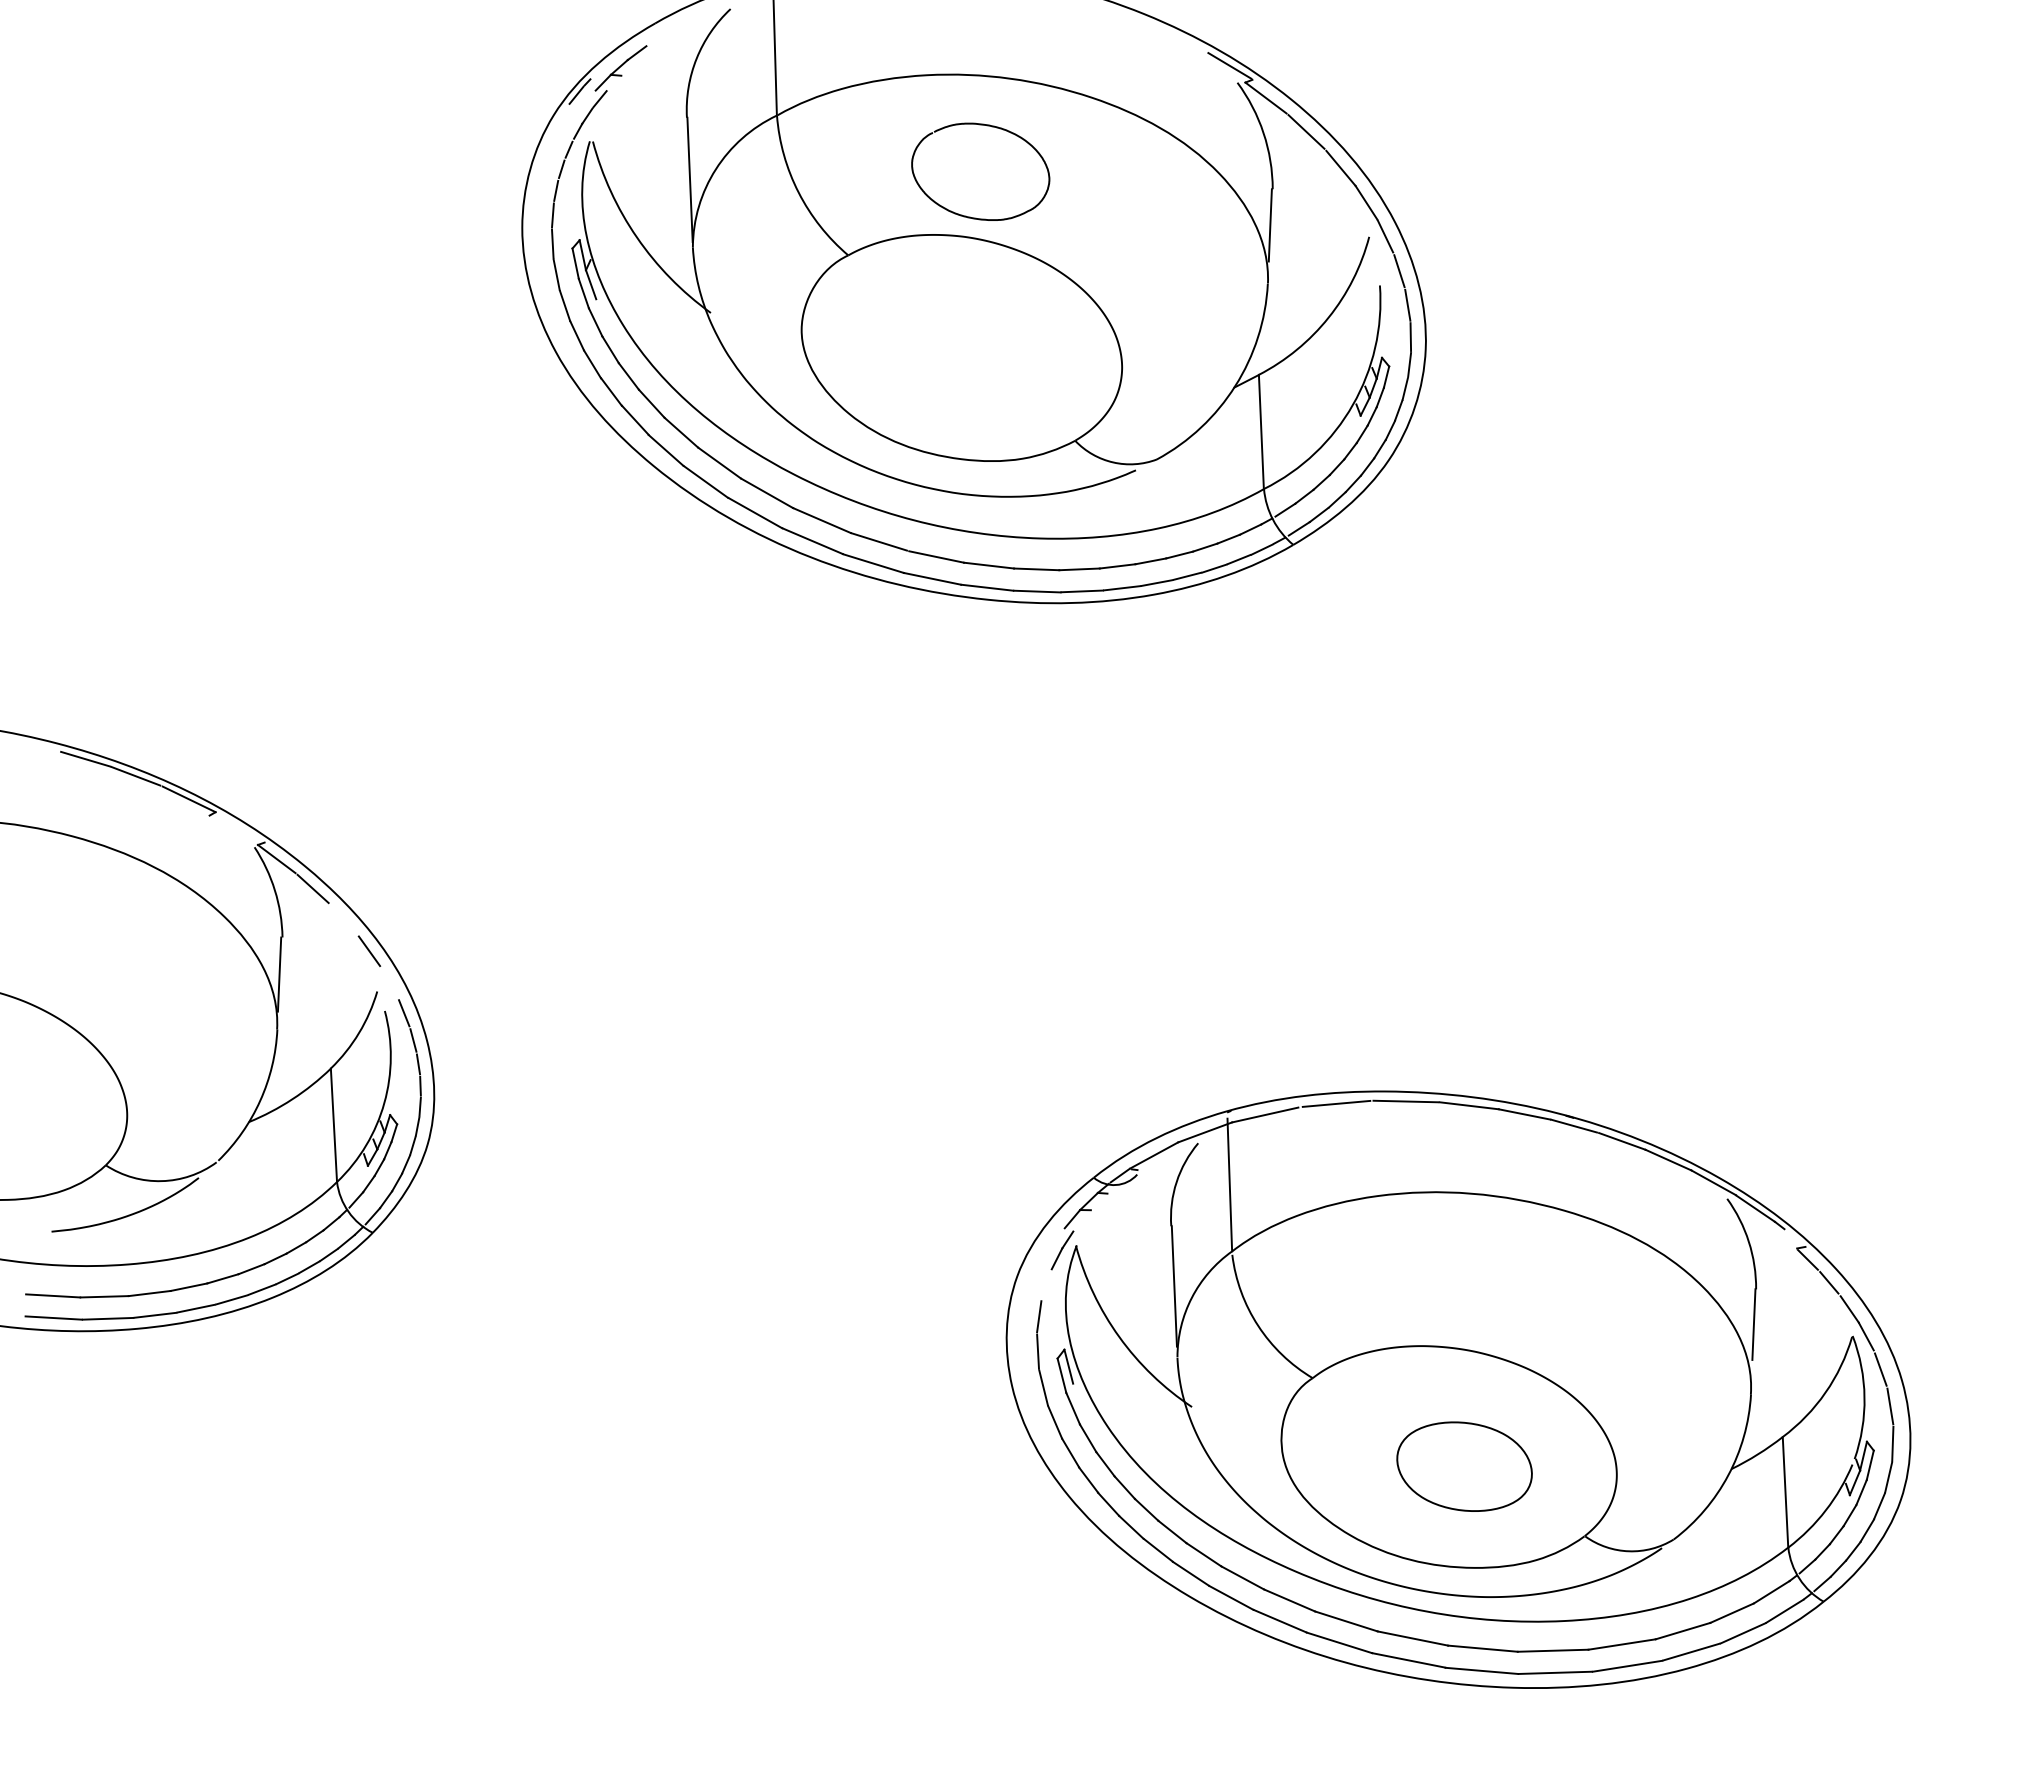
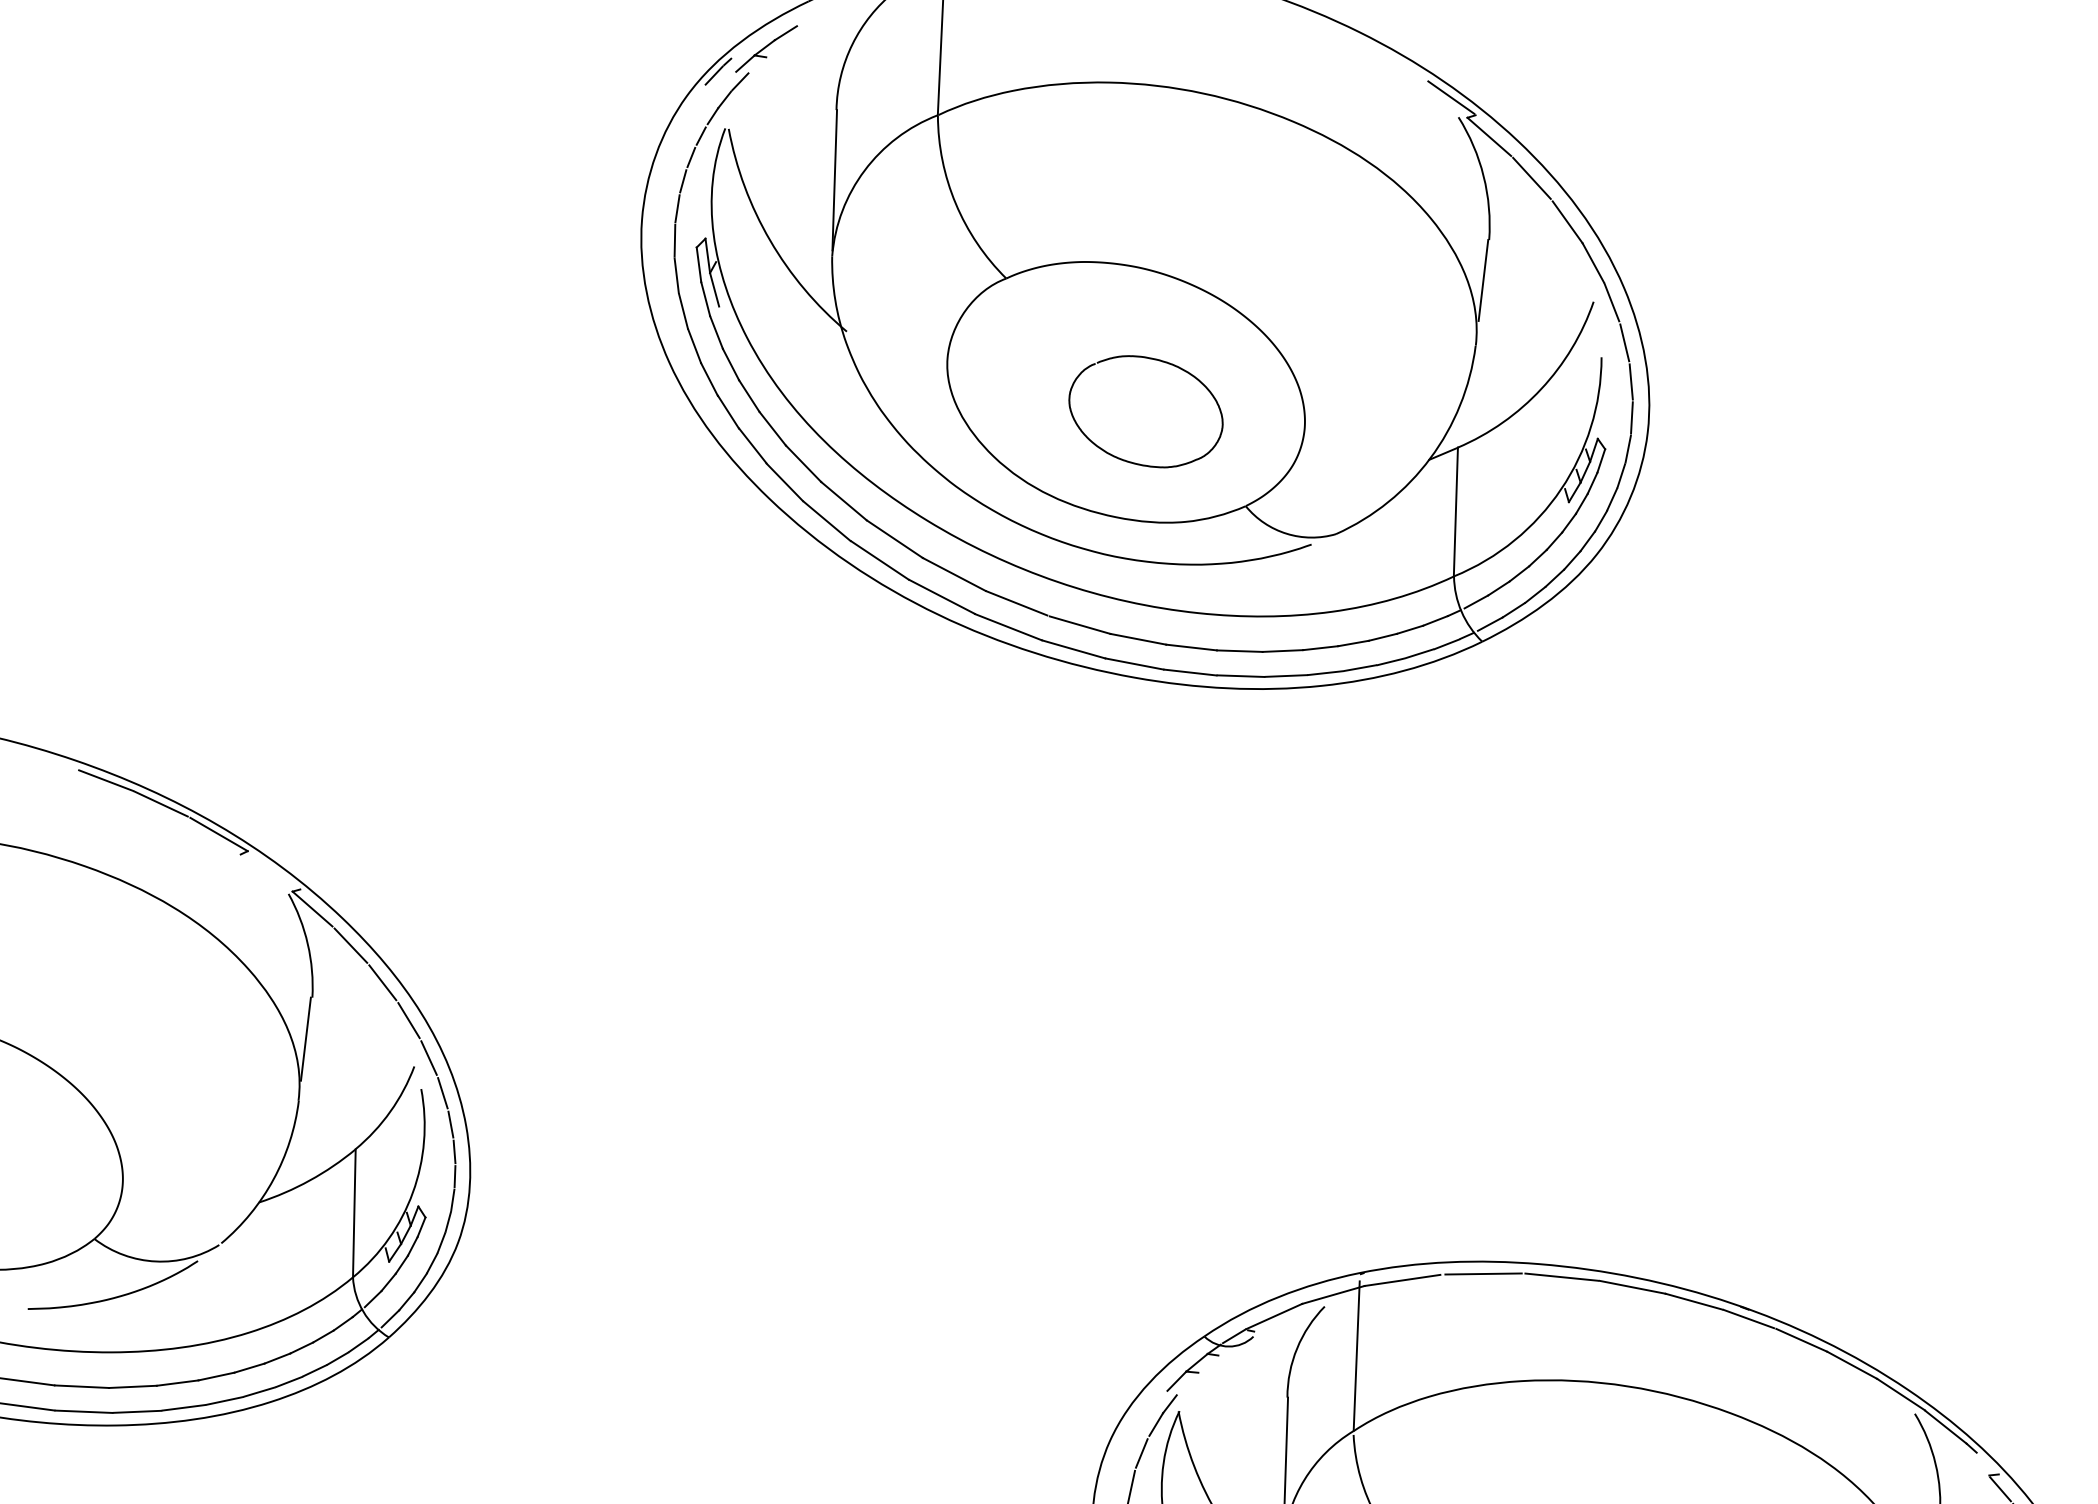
curve: (987, 126) -> (1157, 361), moved
line: (343, 919) -> (382, 982), added
line: (389, 982) -> (428, 1057), added
line: (1046, 1285) -> (1142, 1453), added

